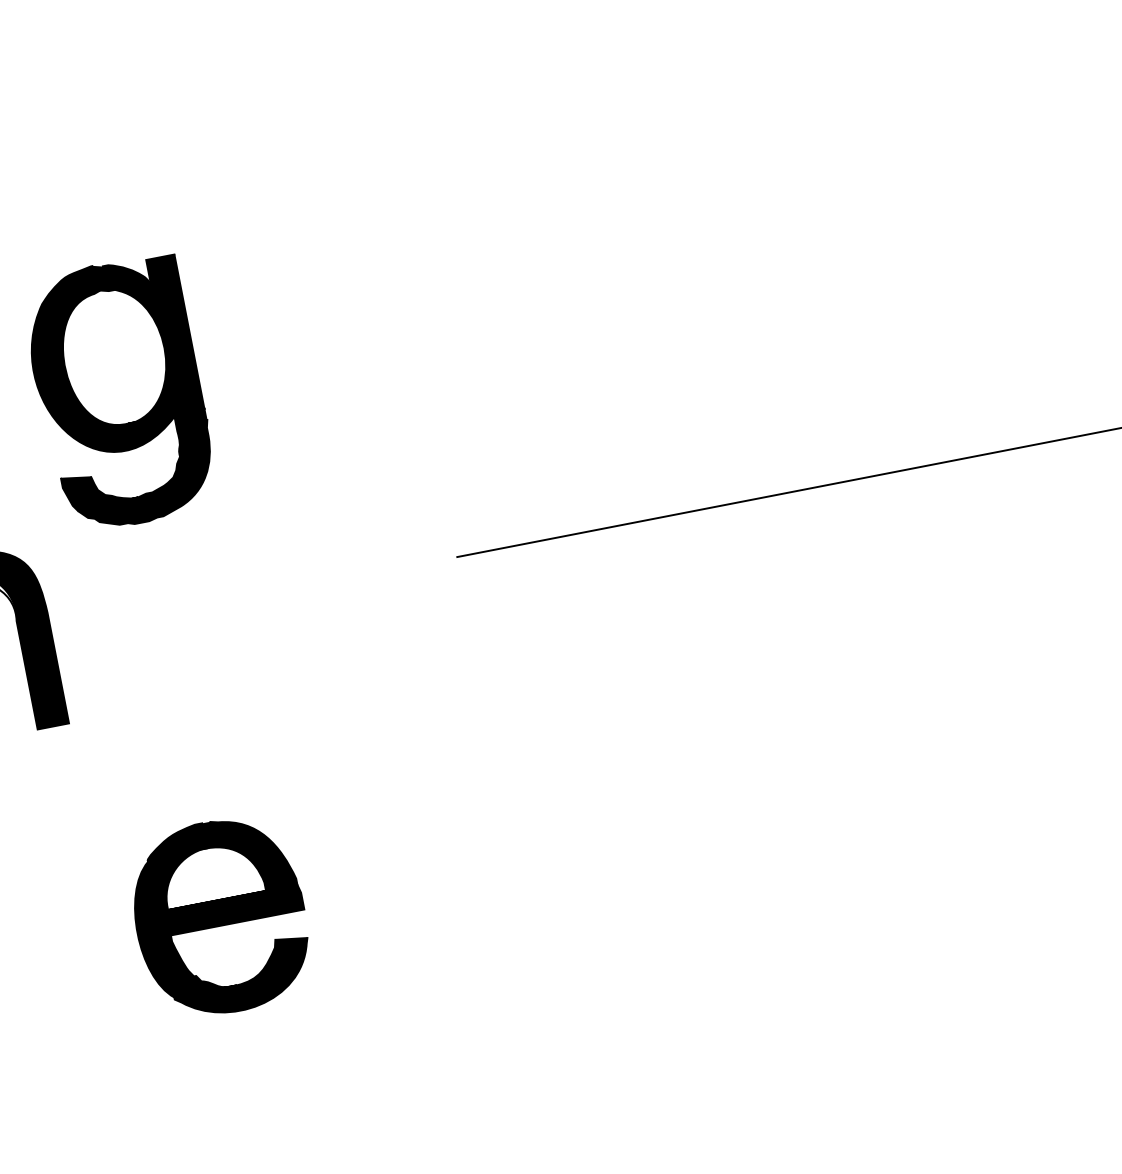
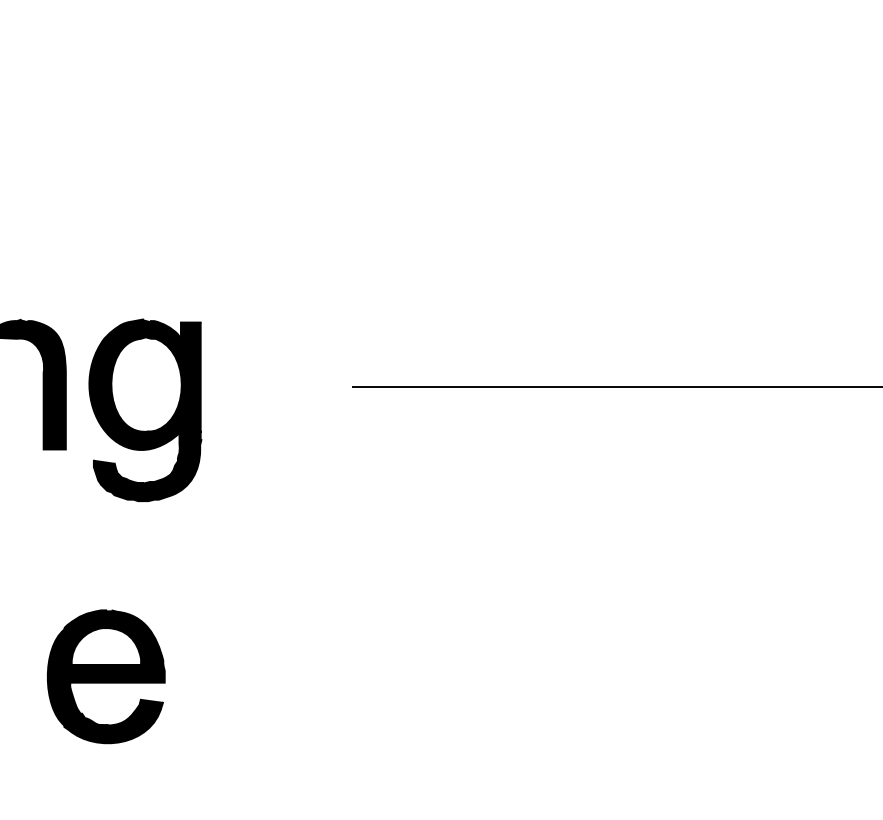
part: (119, 392) -> (145, 409), moved
part: (218, 917) -> (105, 676), moved

